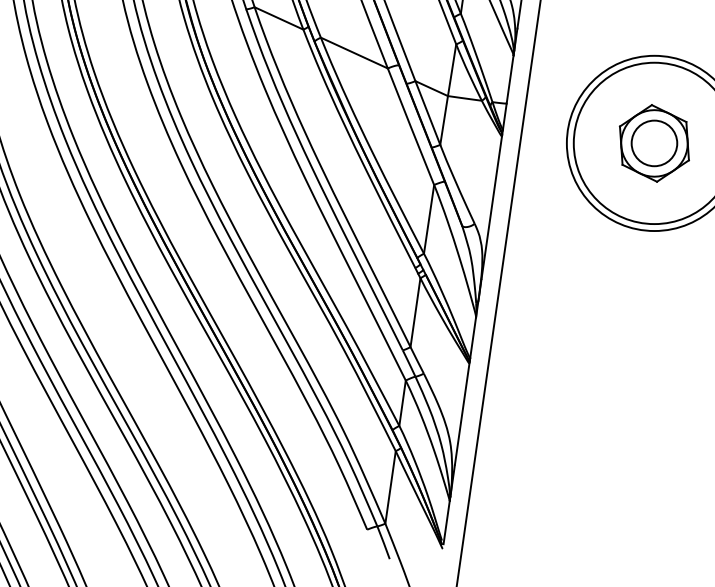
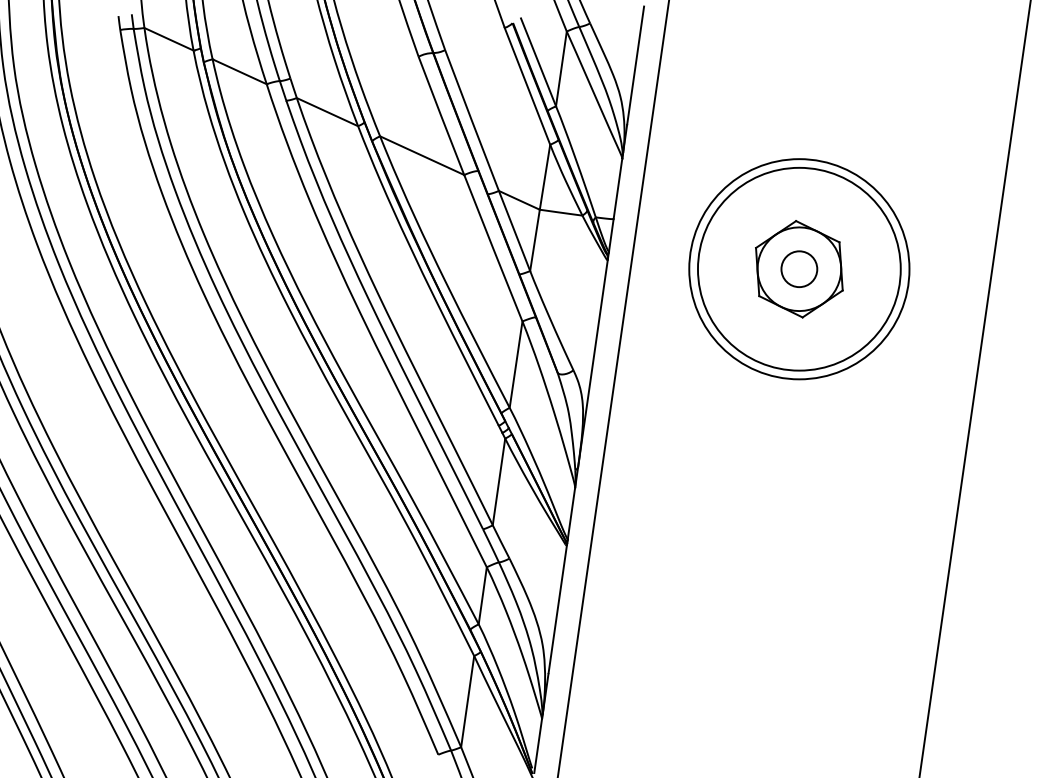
circle: (654, 143) -> (799, 269), size x0.62

